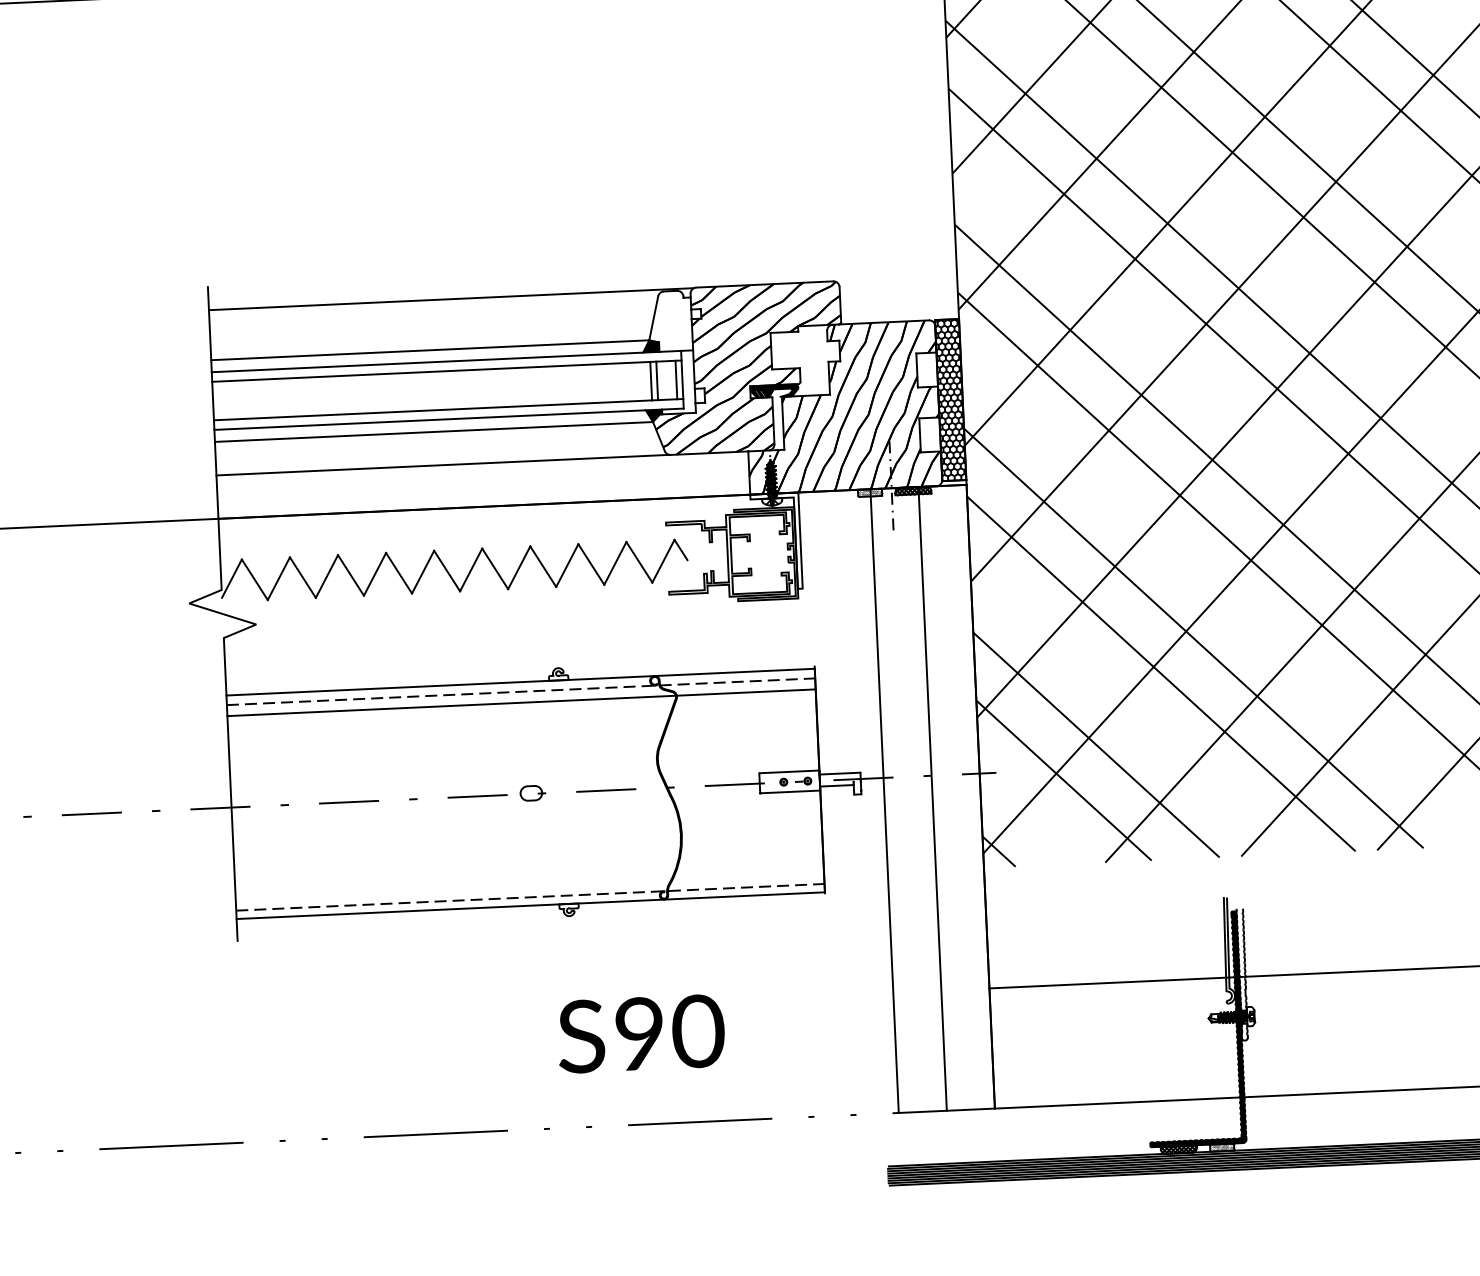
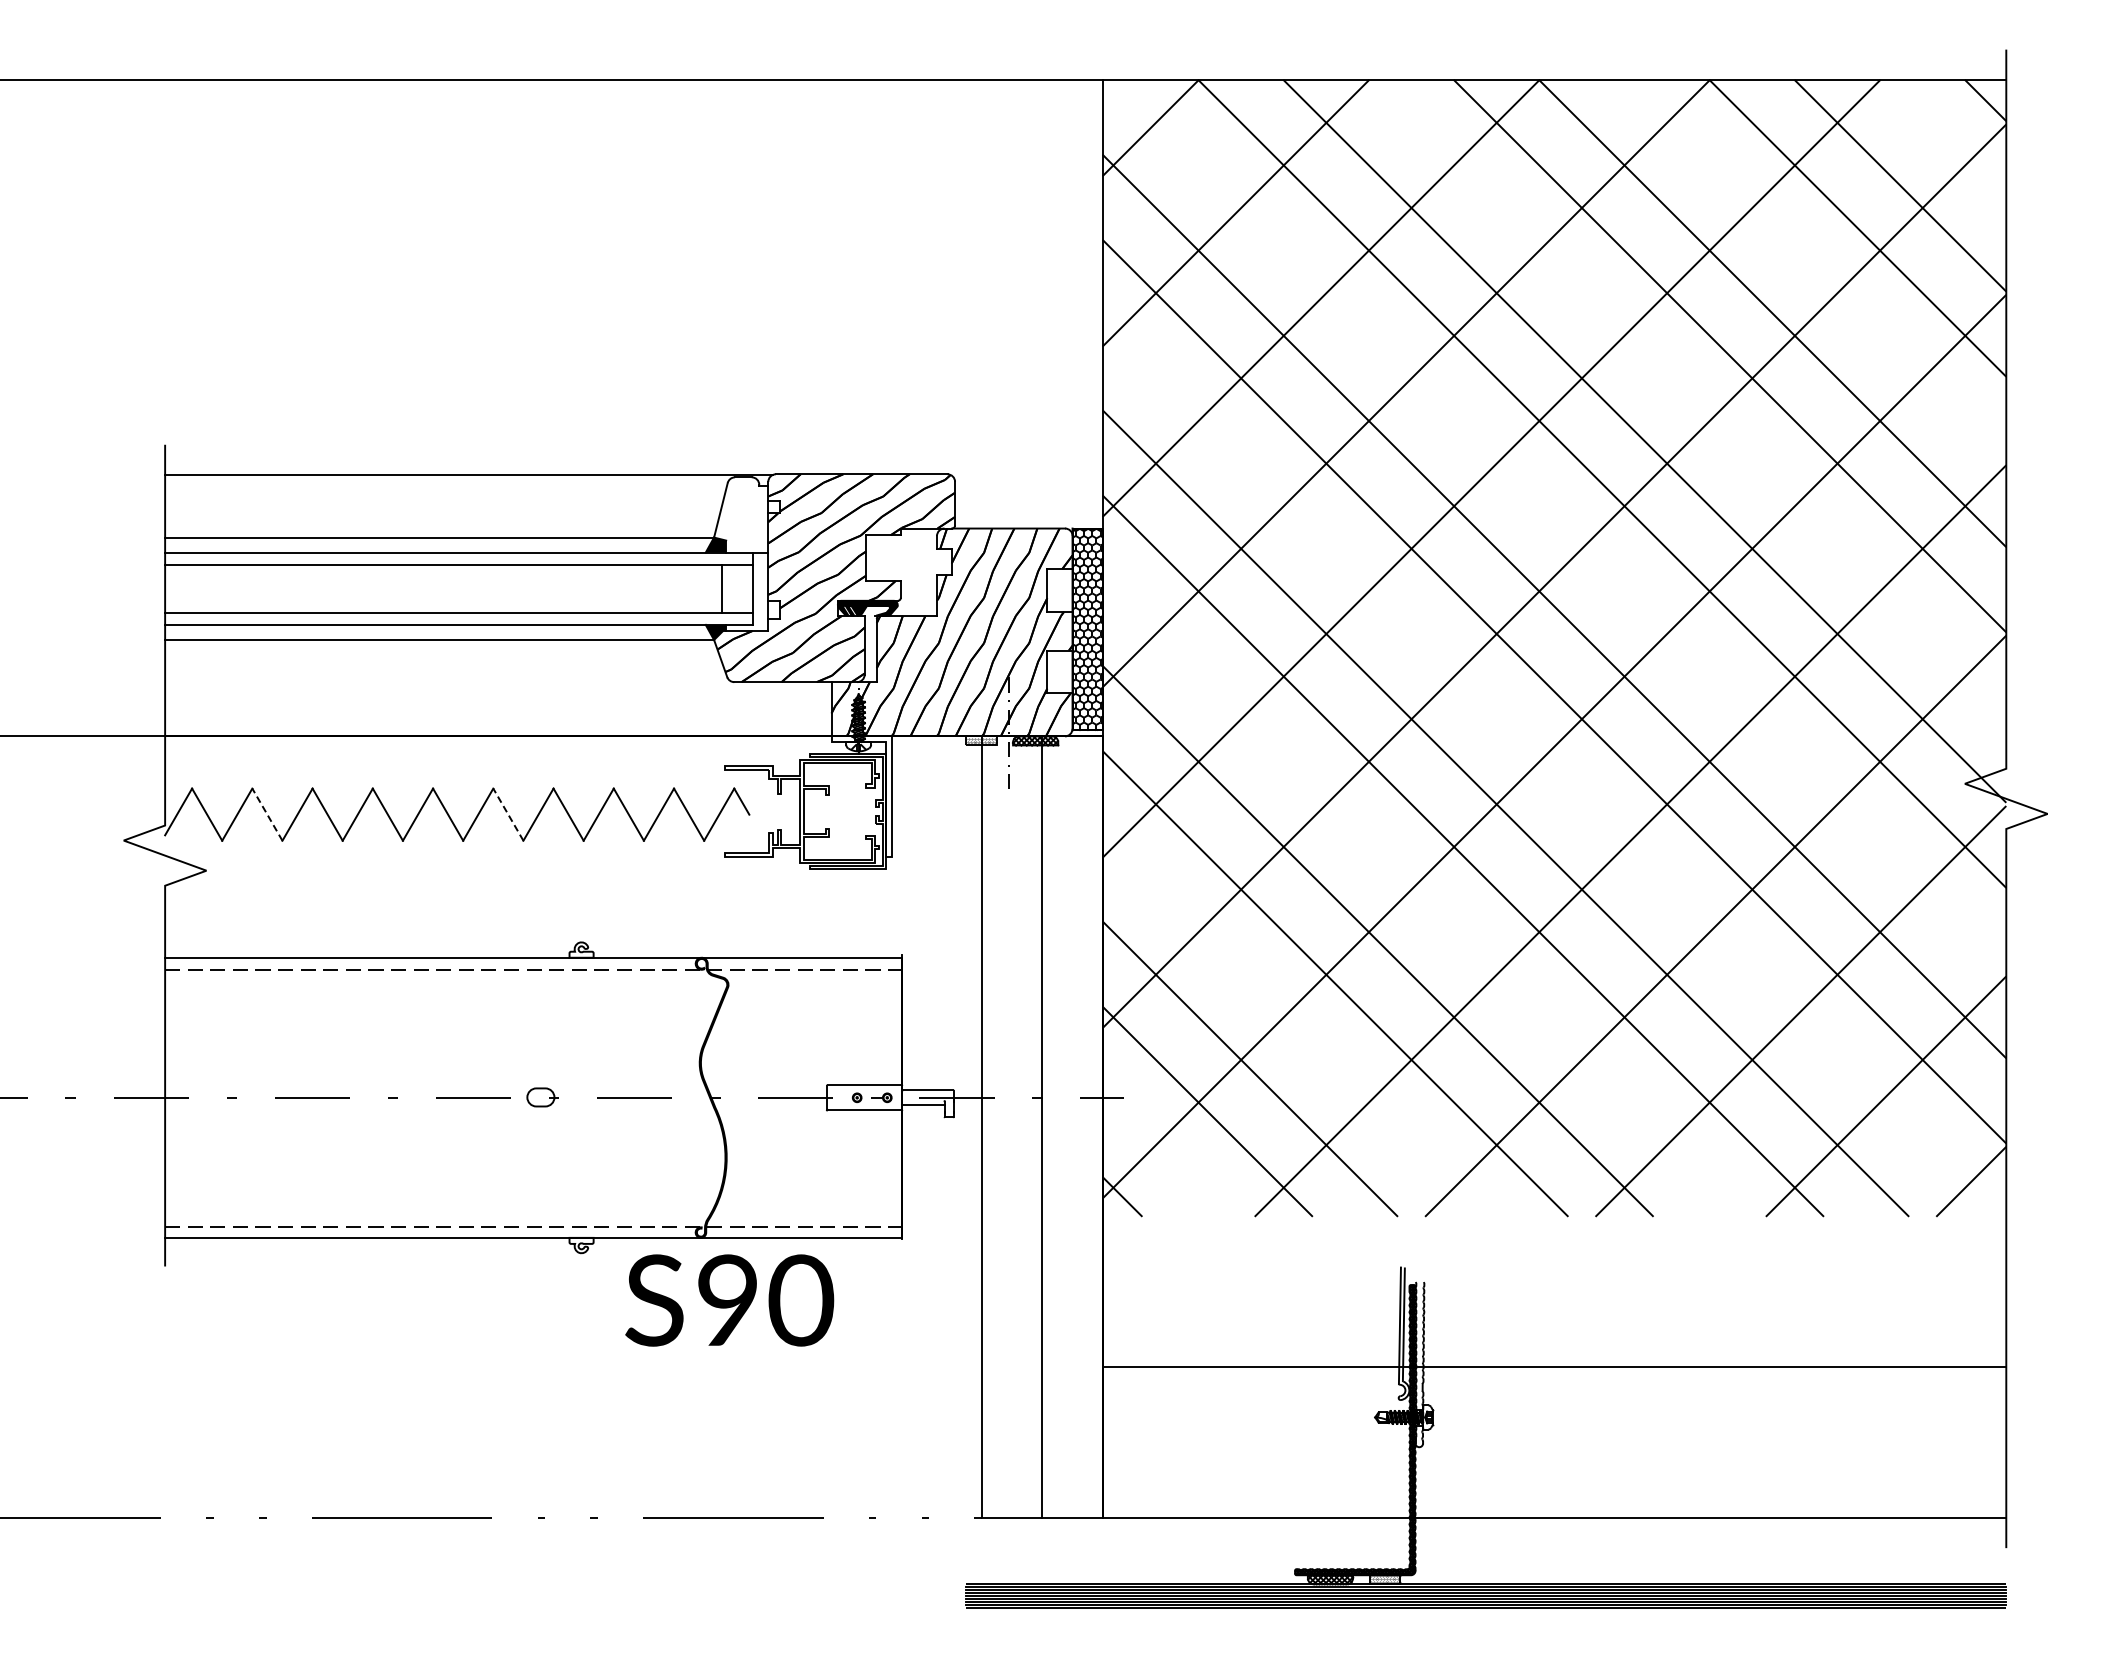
line: (676, 379) -> (745, 588), removed
line: (651, 380) -> (714, 588), removed
line: (442, 465) -> (448, 682), removed
line: (495, 568) -> (508, 814), solid -> dashed
line: (302, 577) -> (267, 814), solid -> dashed
line: (521, 702) -> (533, 983), removed
text: (641, 1033) -> (729, 1300), moved

